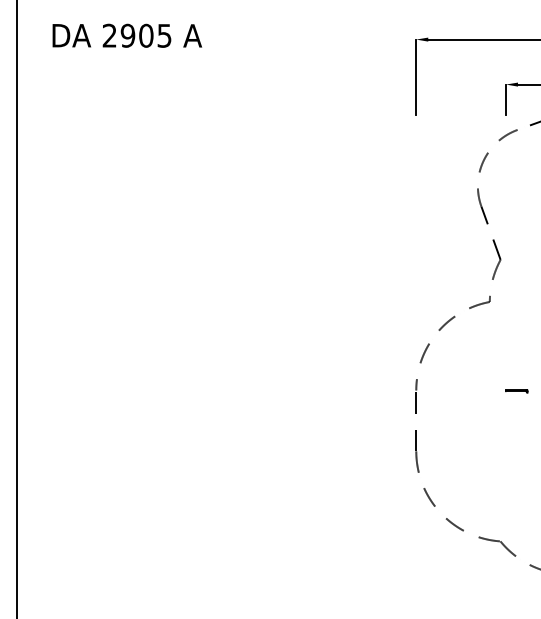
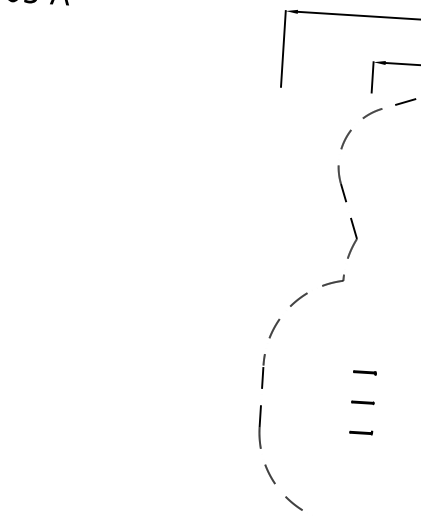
line: (516, 420) -> (362, 402), added
line: (516, 450) -> (360, 432), added

